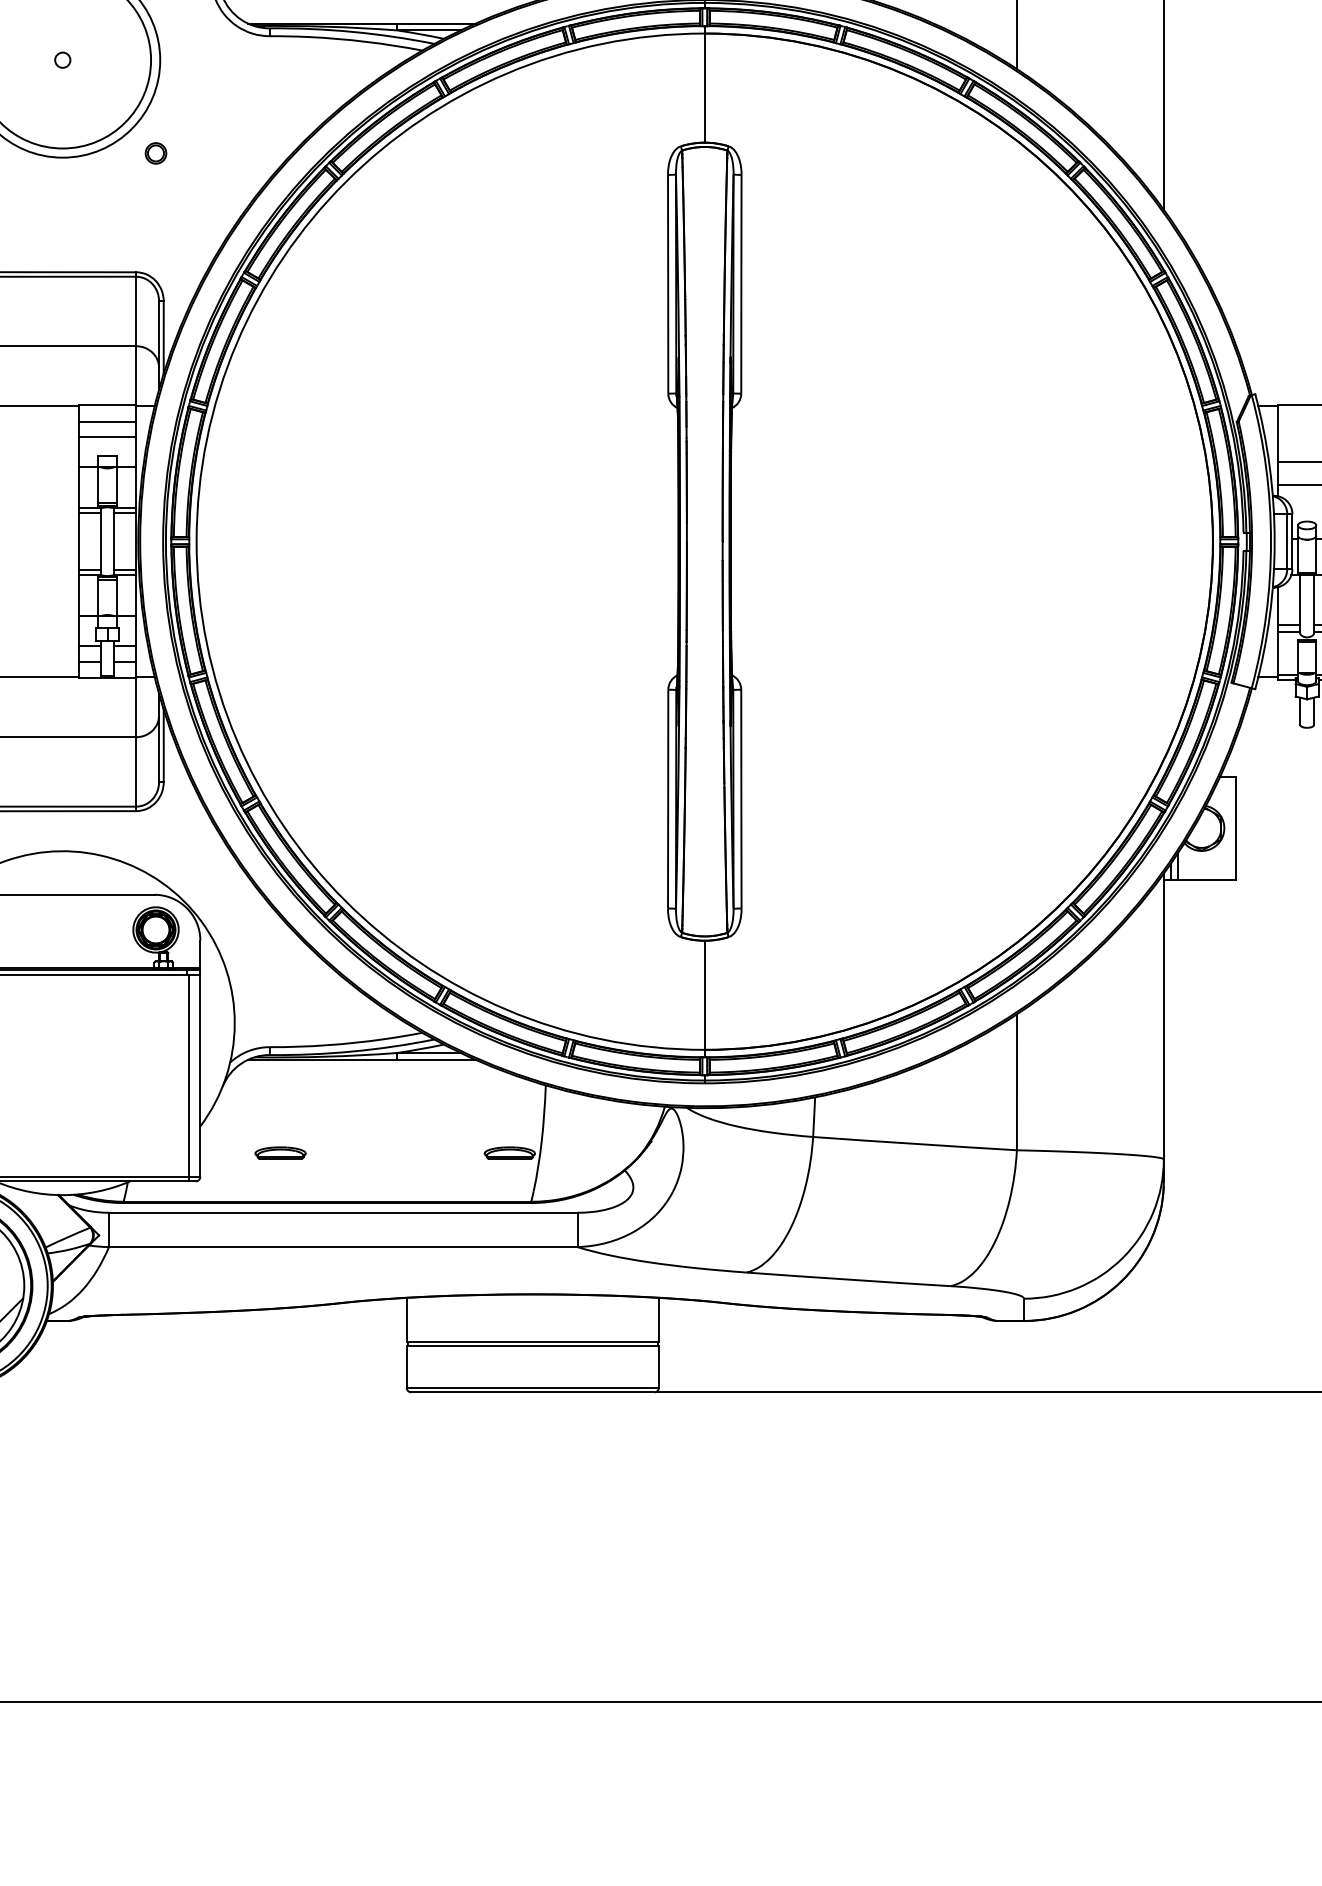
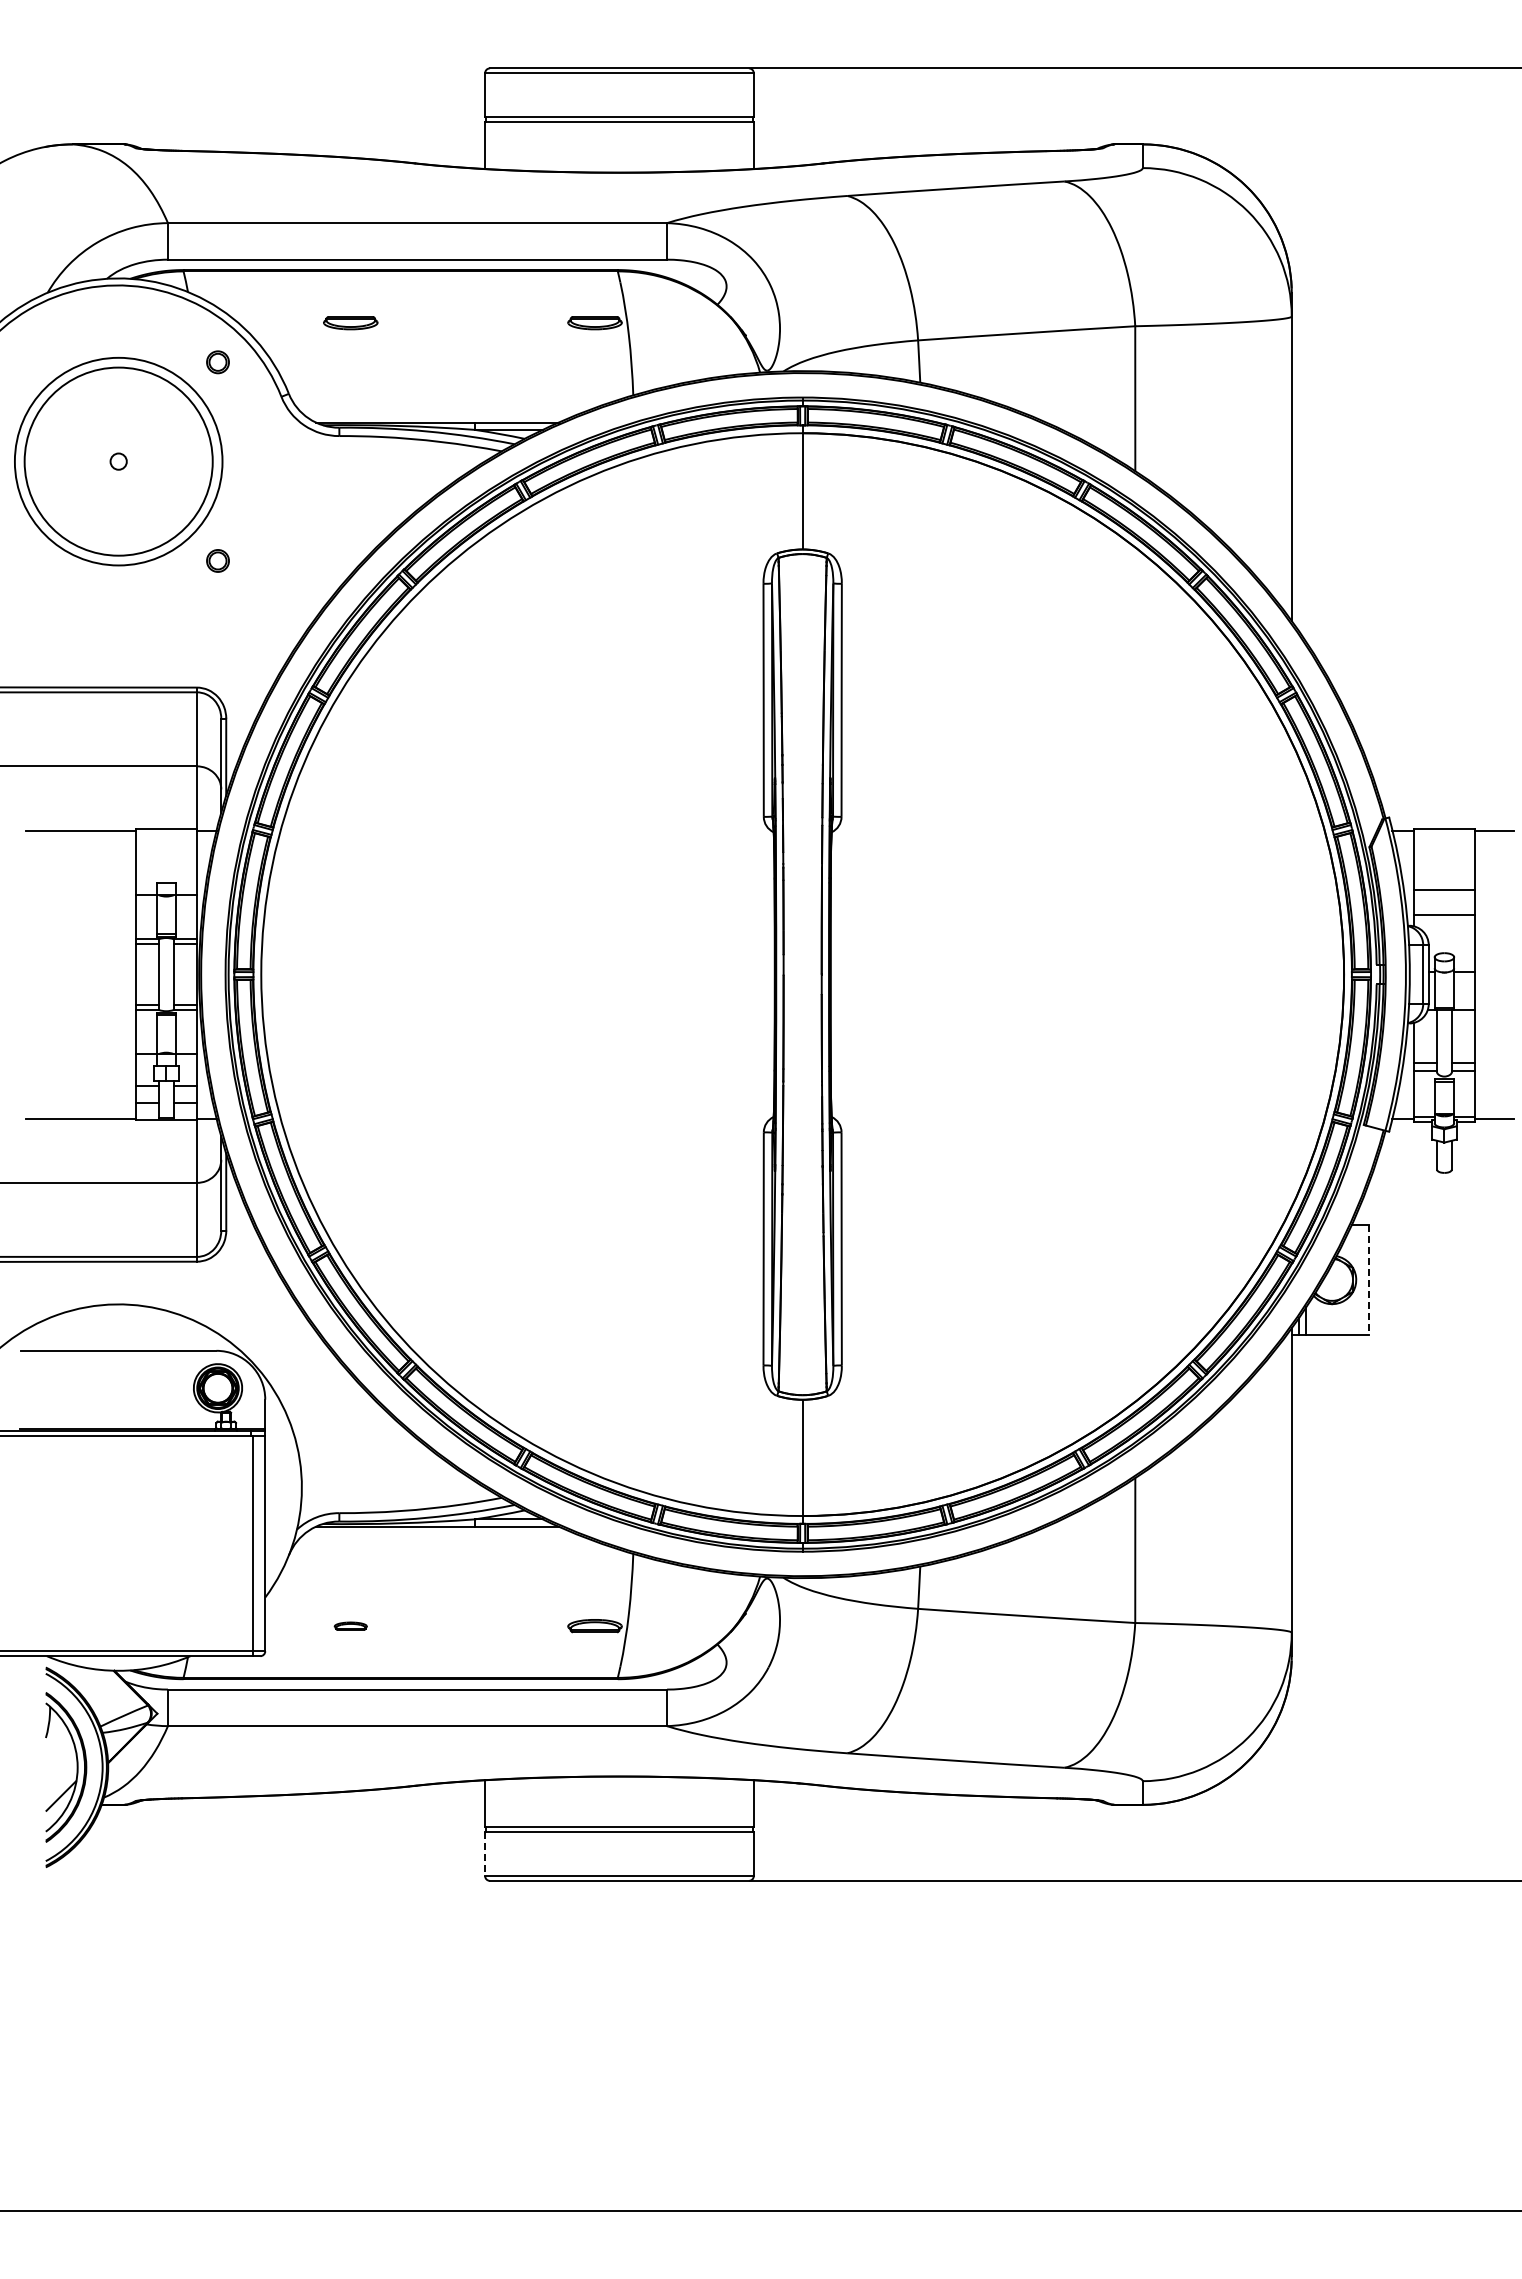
line: (106, 421) -> (165, 846), removed
line: (106, 437) -> (165, 863), removed
line: (1235, 827) -> (1368, 1279), solid -> dashed
part: (280, 1153) -> (350, 1626), size x0.6
line: (407, 1367) -> (485, 1854), solid -> dashed

